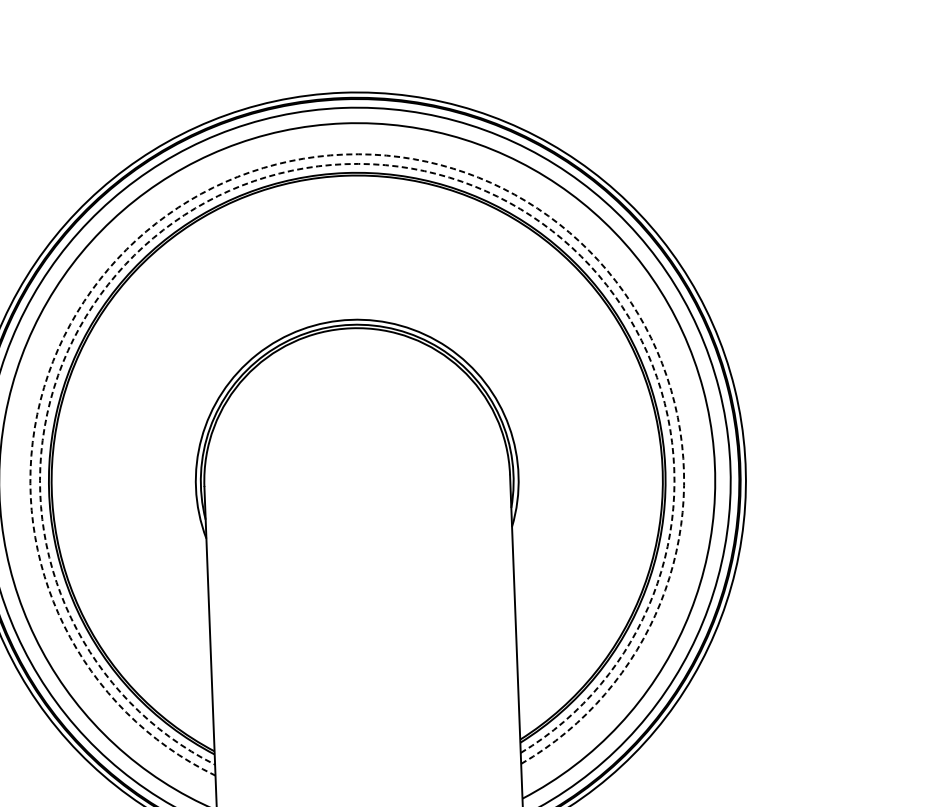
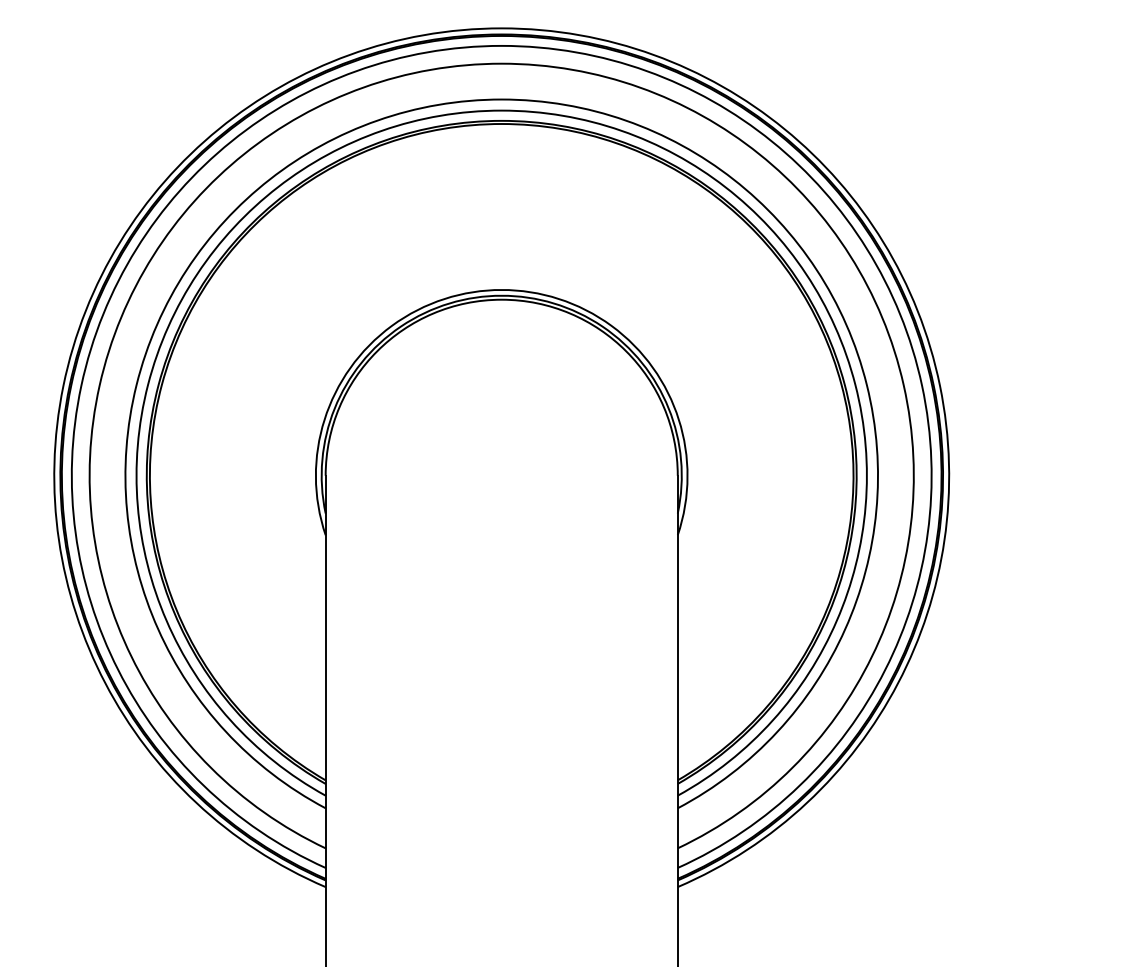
arc: (344, 154) -> (501, 99), dashed -> solid
arc: (344, 164) -> (501, 110), dashed -> solid

